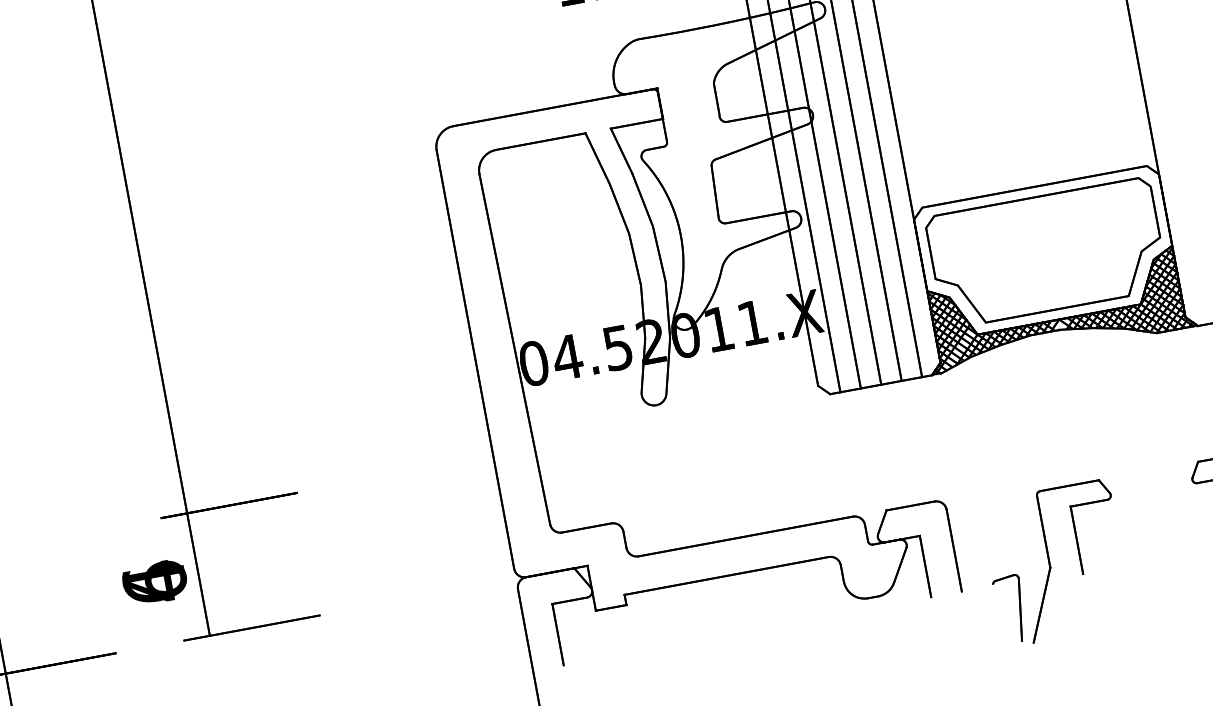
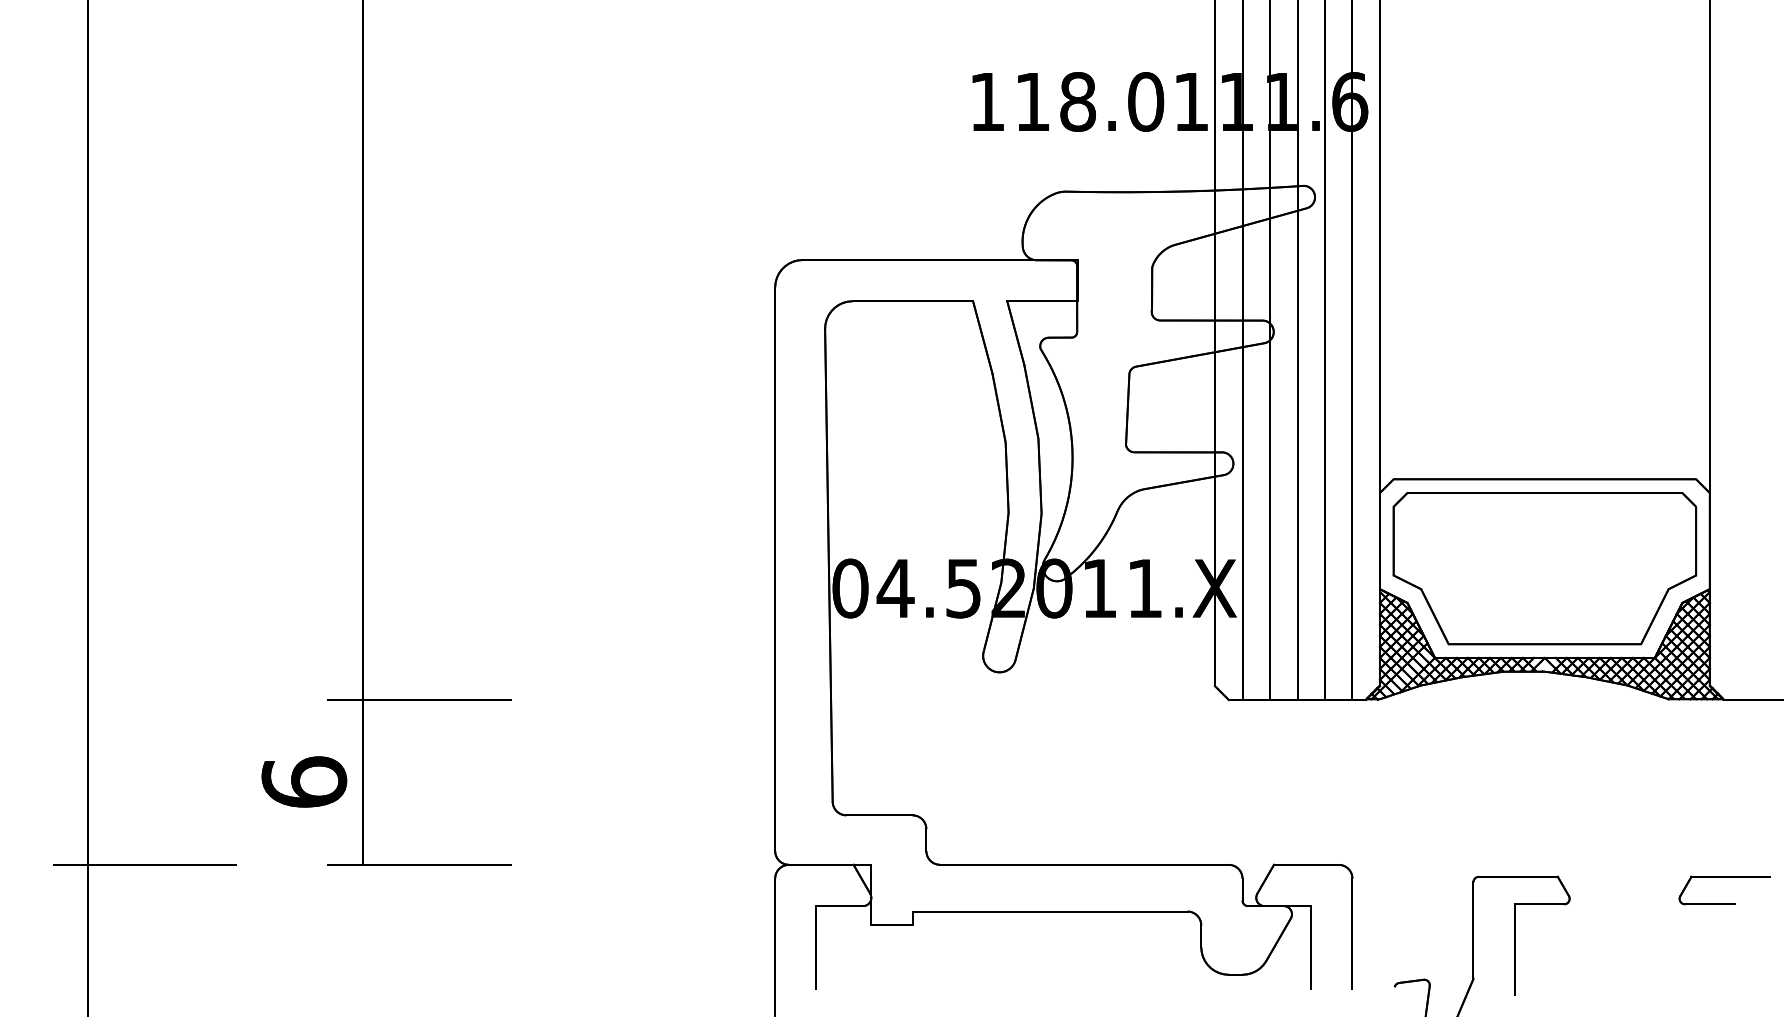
text: (155, 582) -> (304, 782), 4 -> 6

